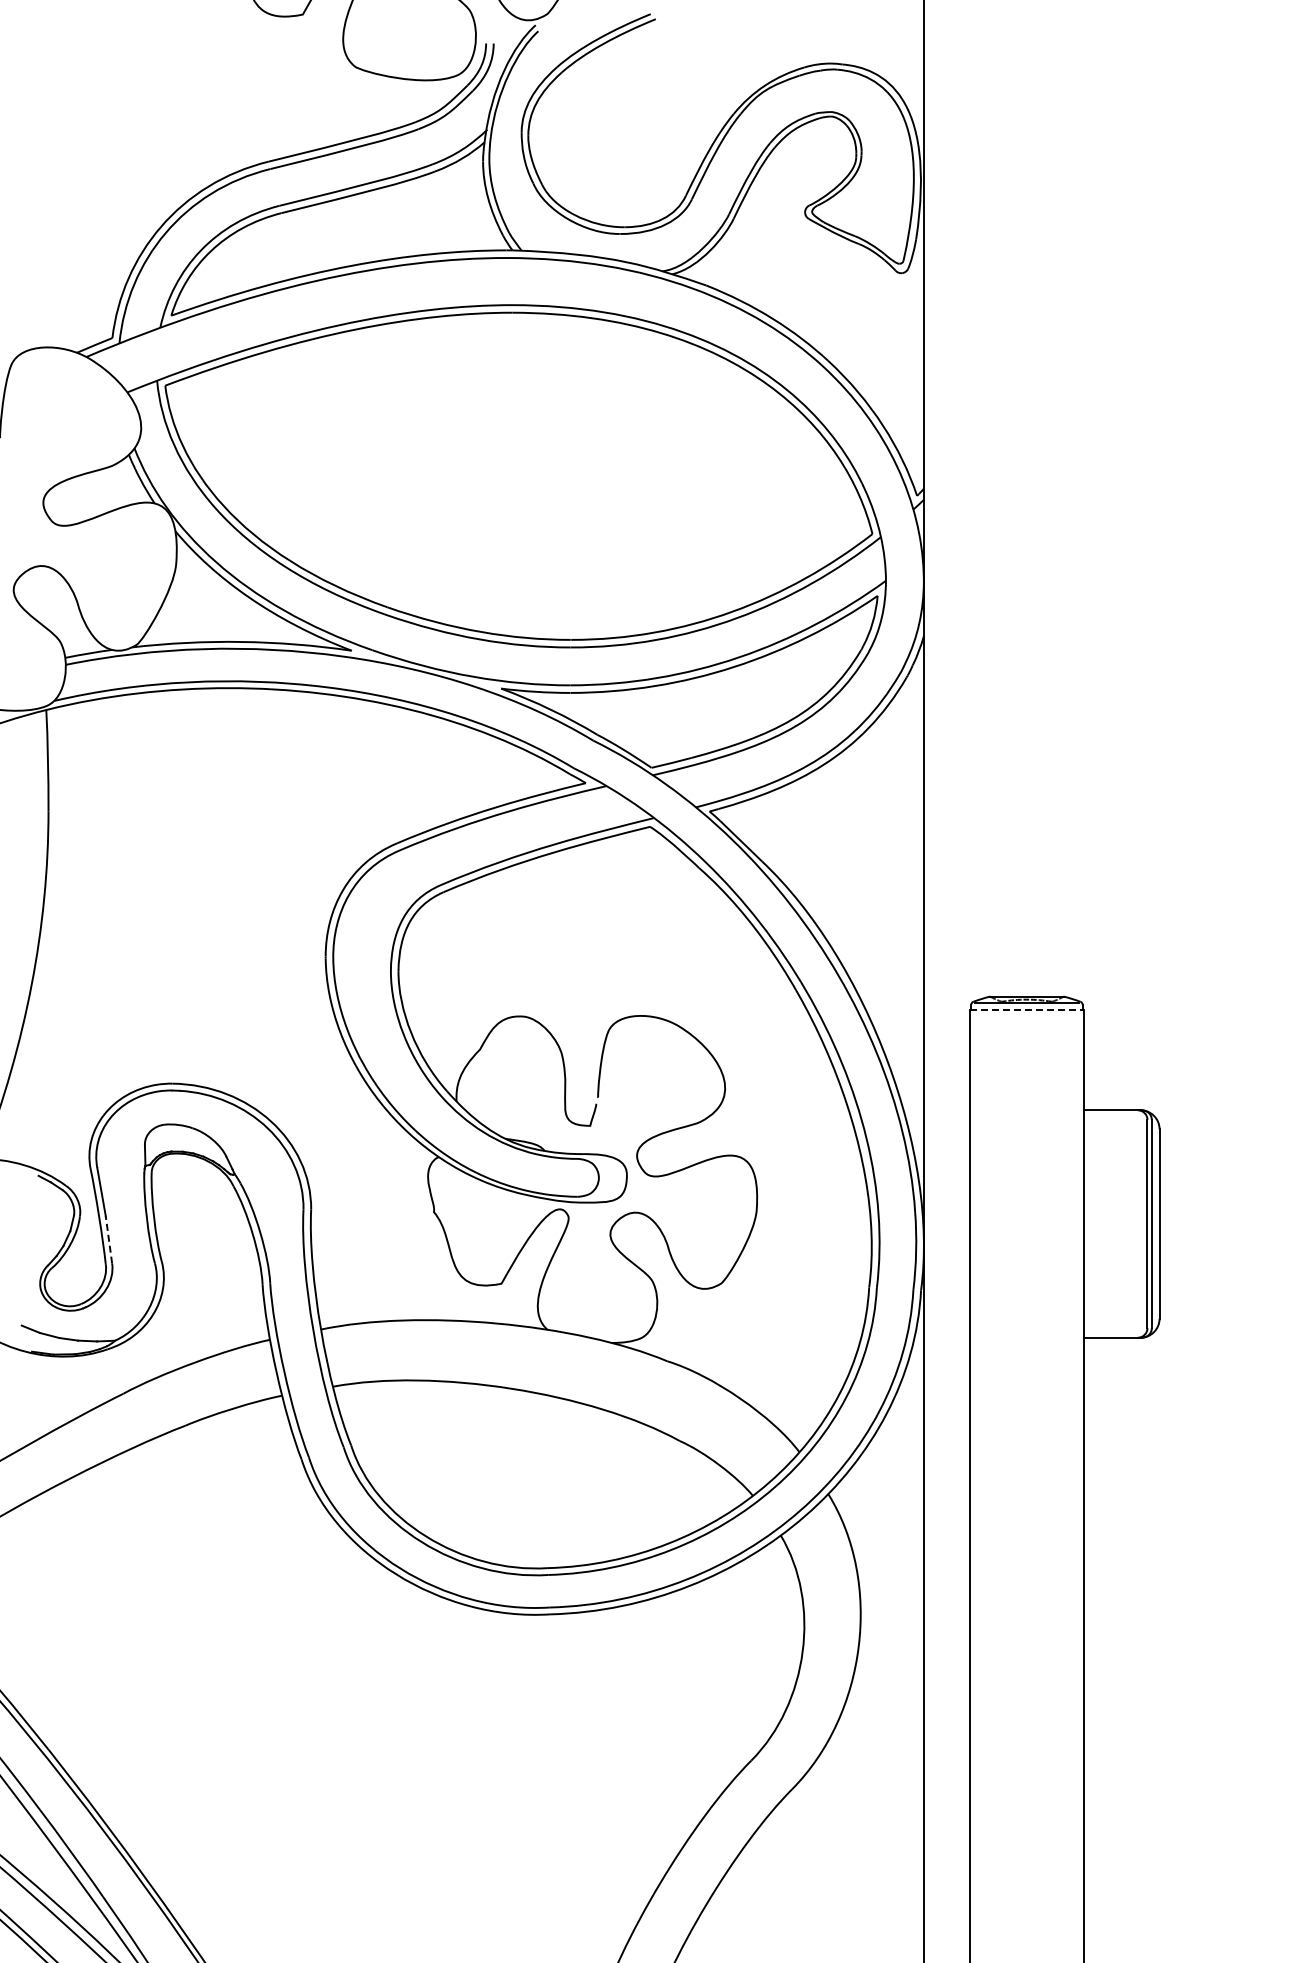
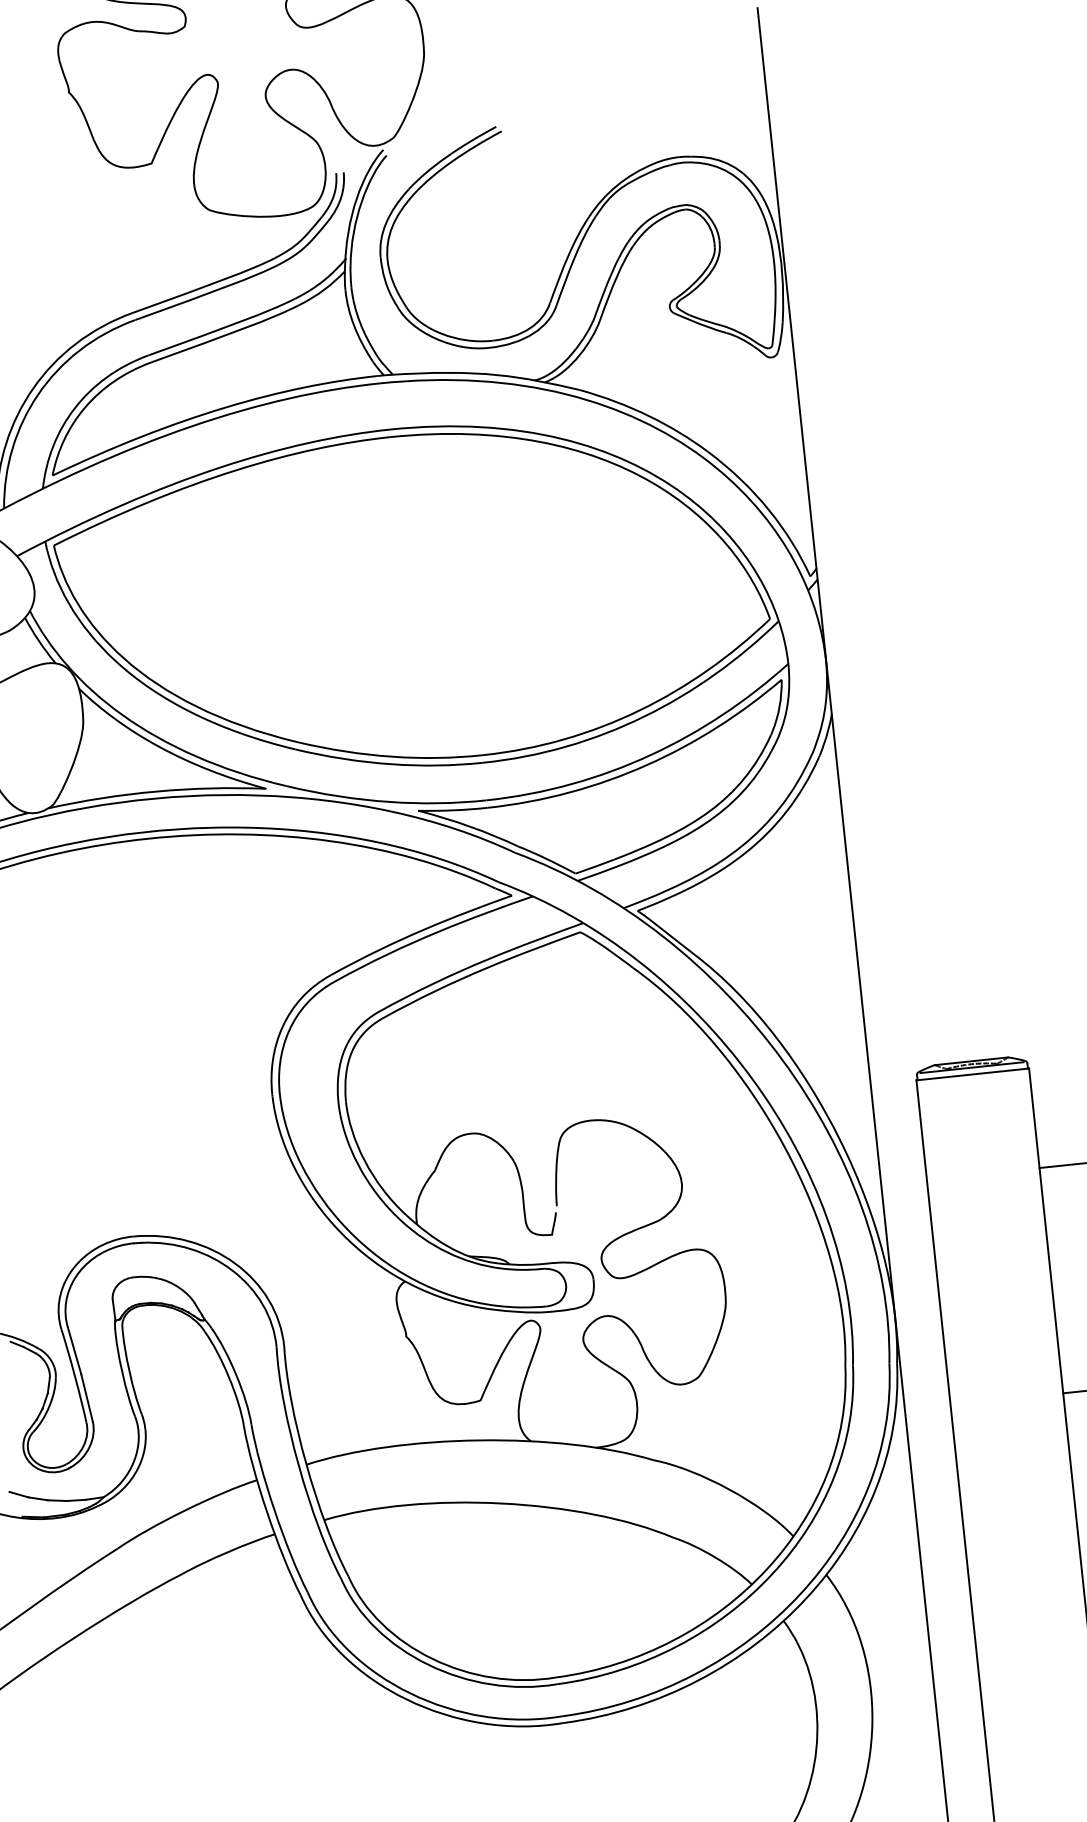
line: (1026, 1009) -> (972, 1074), dashed -> solid
line: (108, 1239) -> (86, 1397), dashed -> solid

